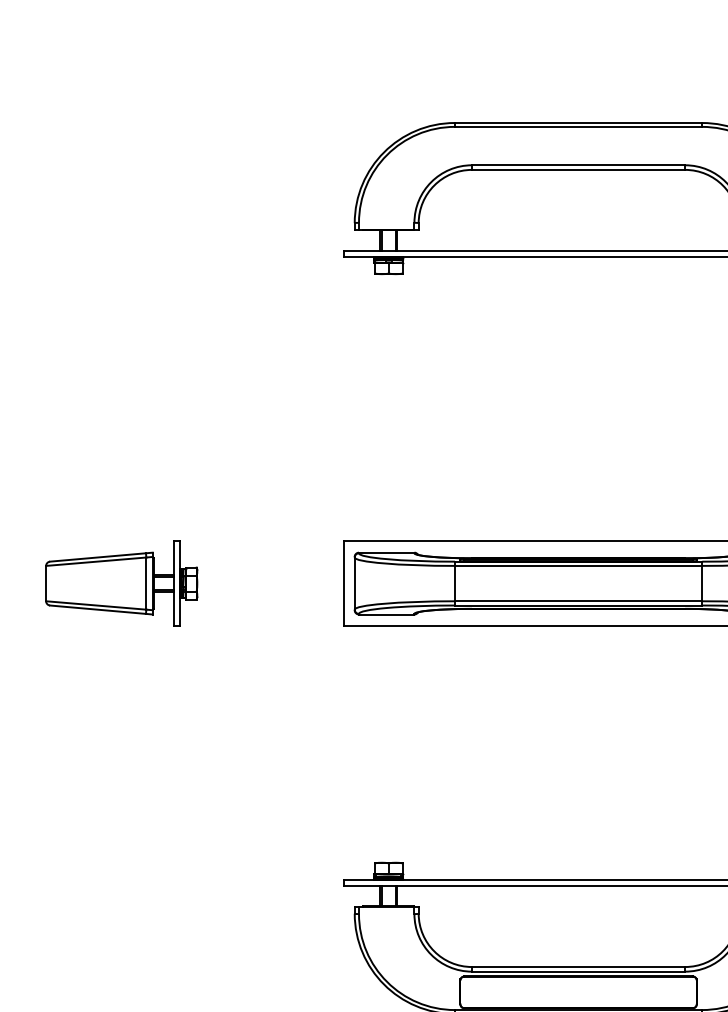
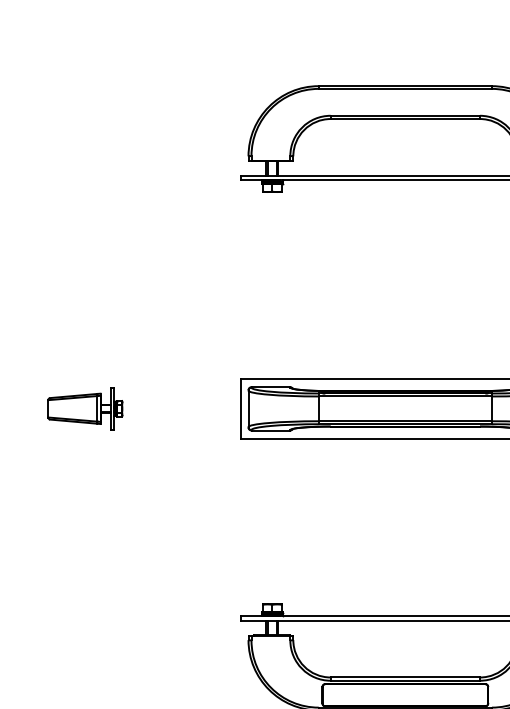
part: (121, 583) -> (85, 408), size x0.7

